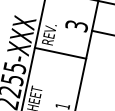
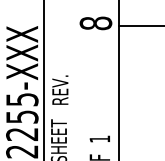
text: (76, 25) -> (95, 23), 3 -> 8
text: (49, 33) -> (60, 89), moved
line: (60, 53) -> (81, 66), removed

